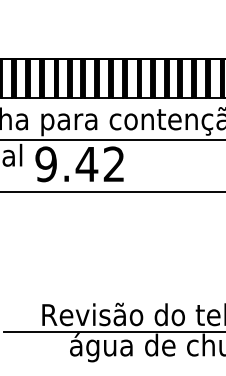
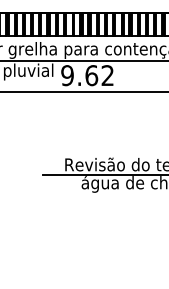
text: (86, 164) -> (91, 75), 9.42 -> 9.62

